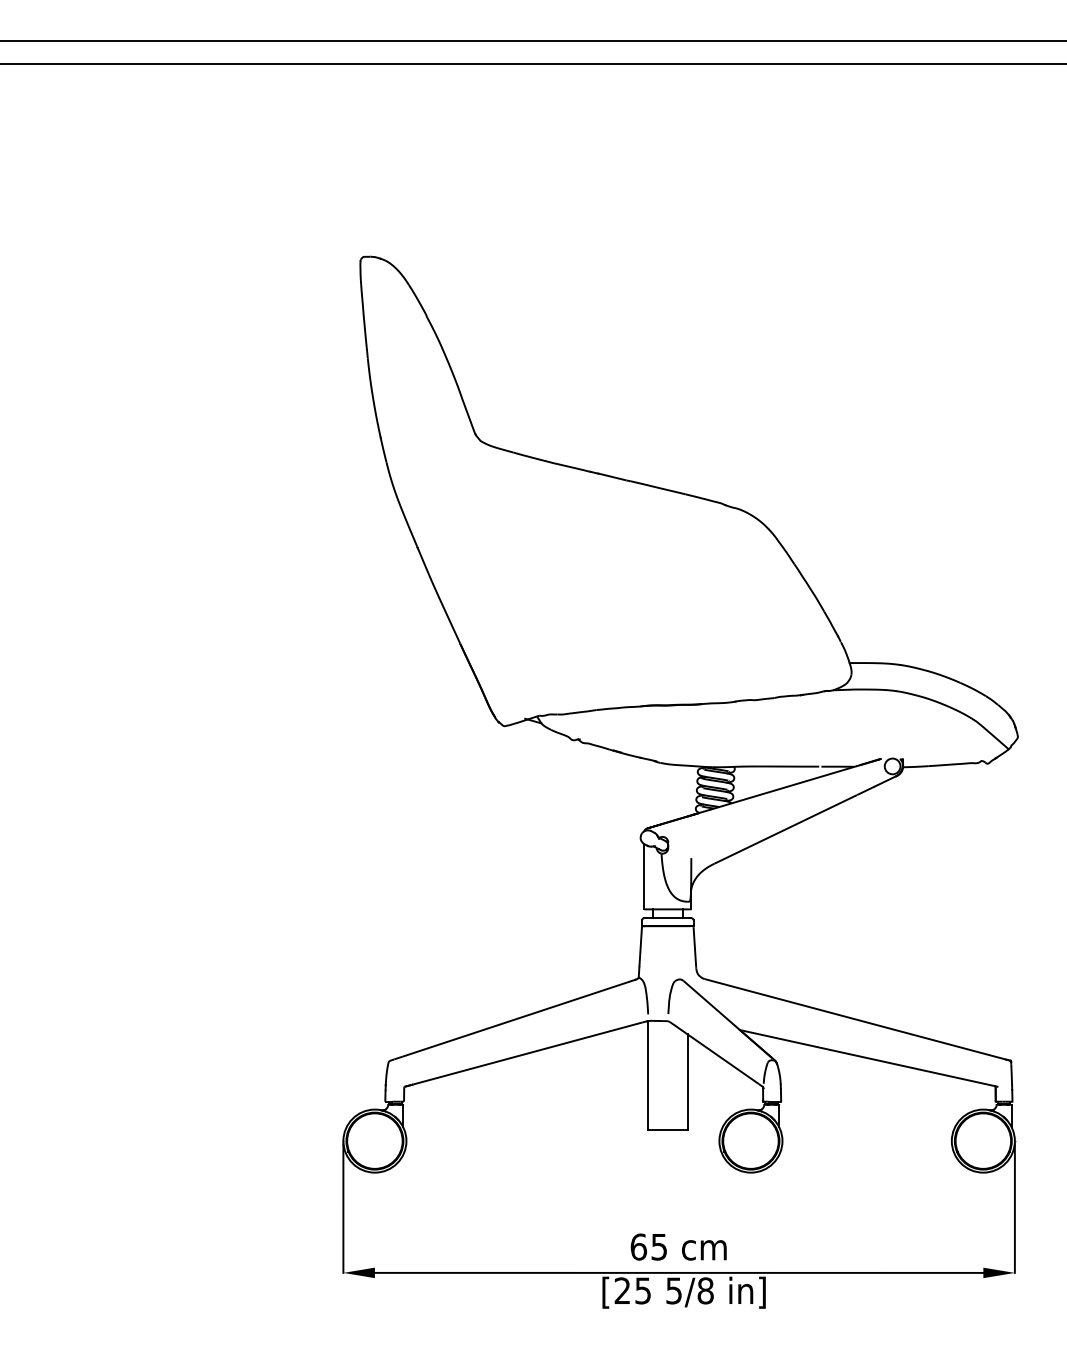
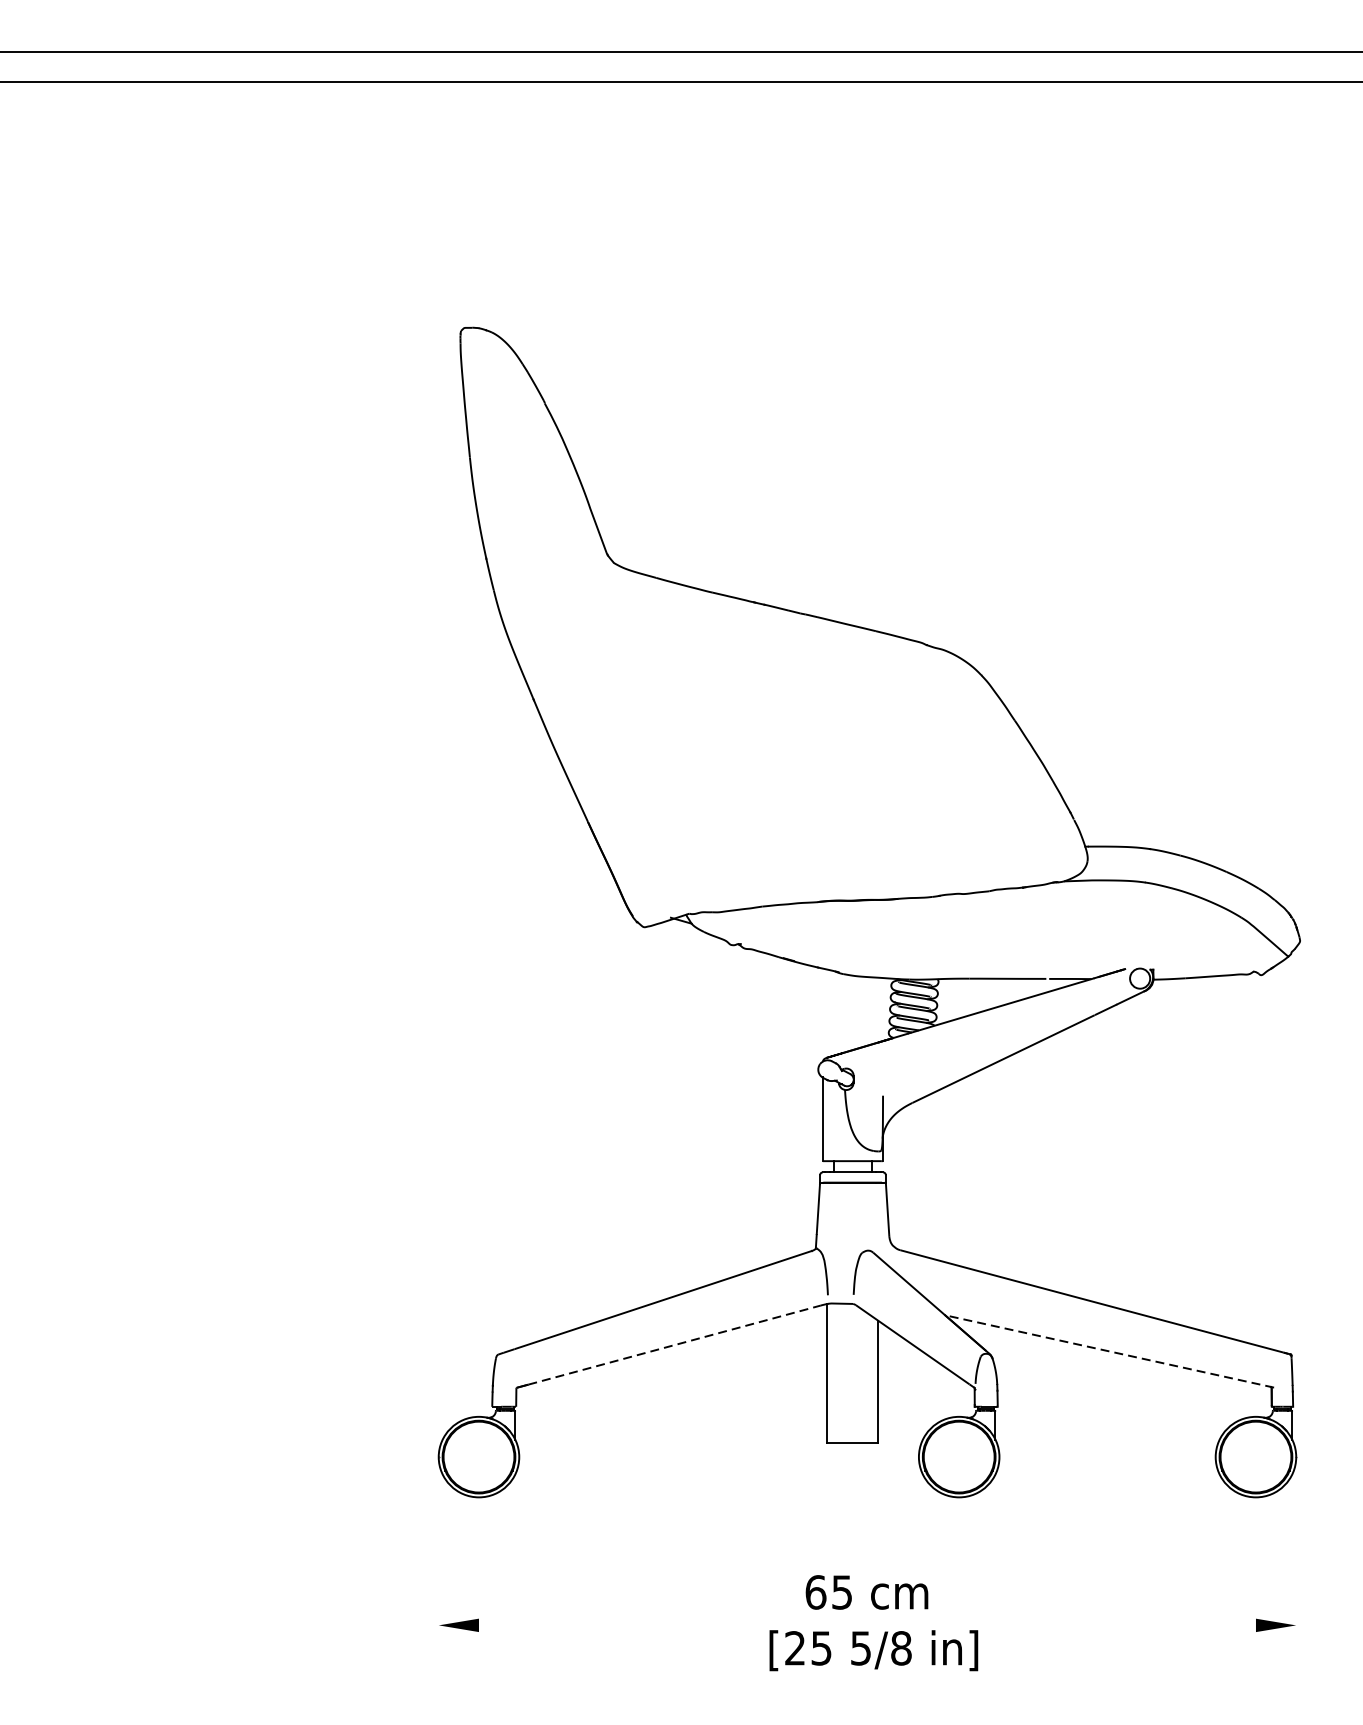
line: (528, 1053) -> (675, 1345), solid -> dashed
line: (868, 1058) -> (1109, 1351), solid -> dashed
line: (343, 1208) -> (438, 1543), removed
line: (1014, 1208) -> (1295, 1543), removed
line: (678, 1272) -> (866, 1624), removed

